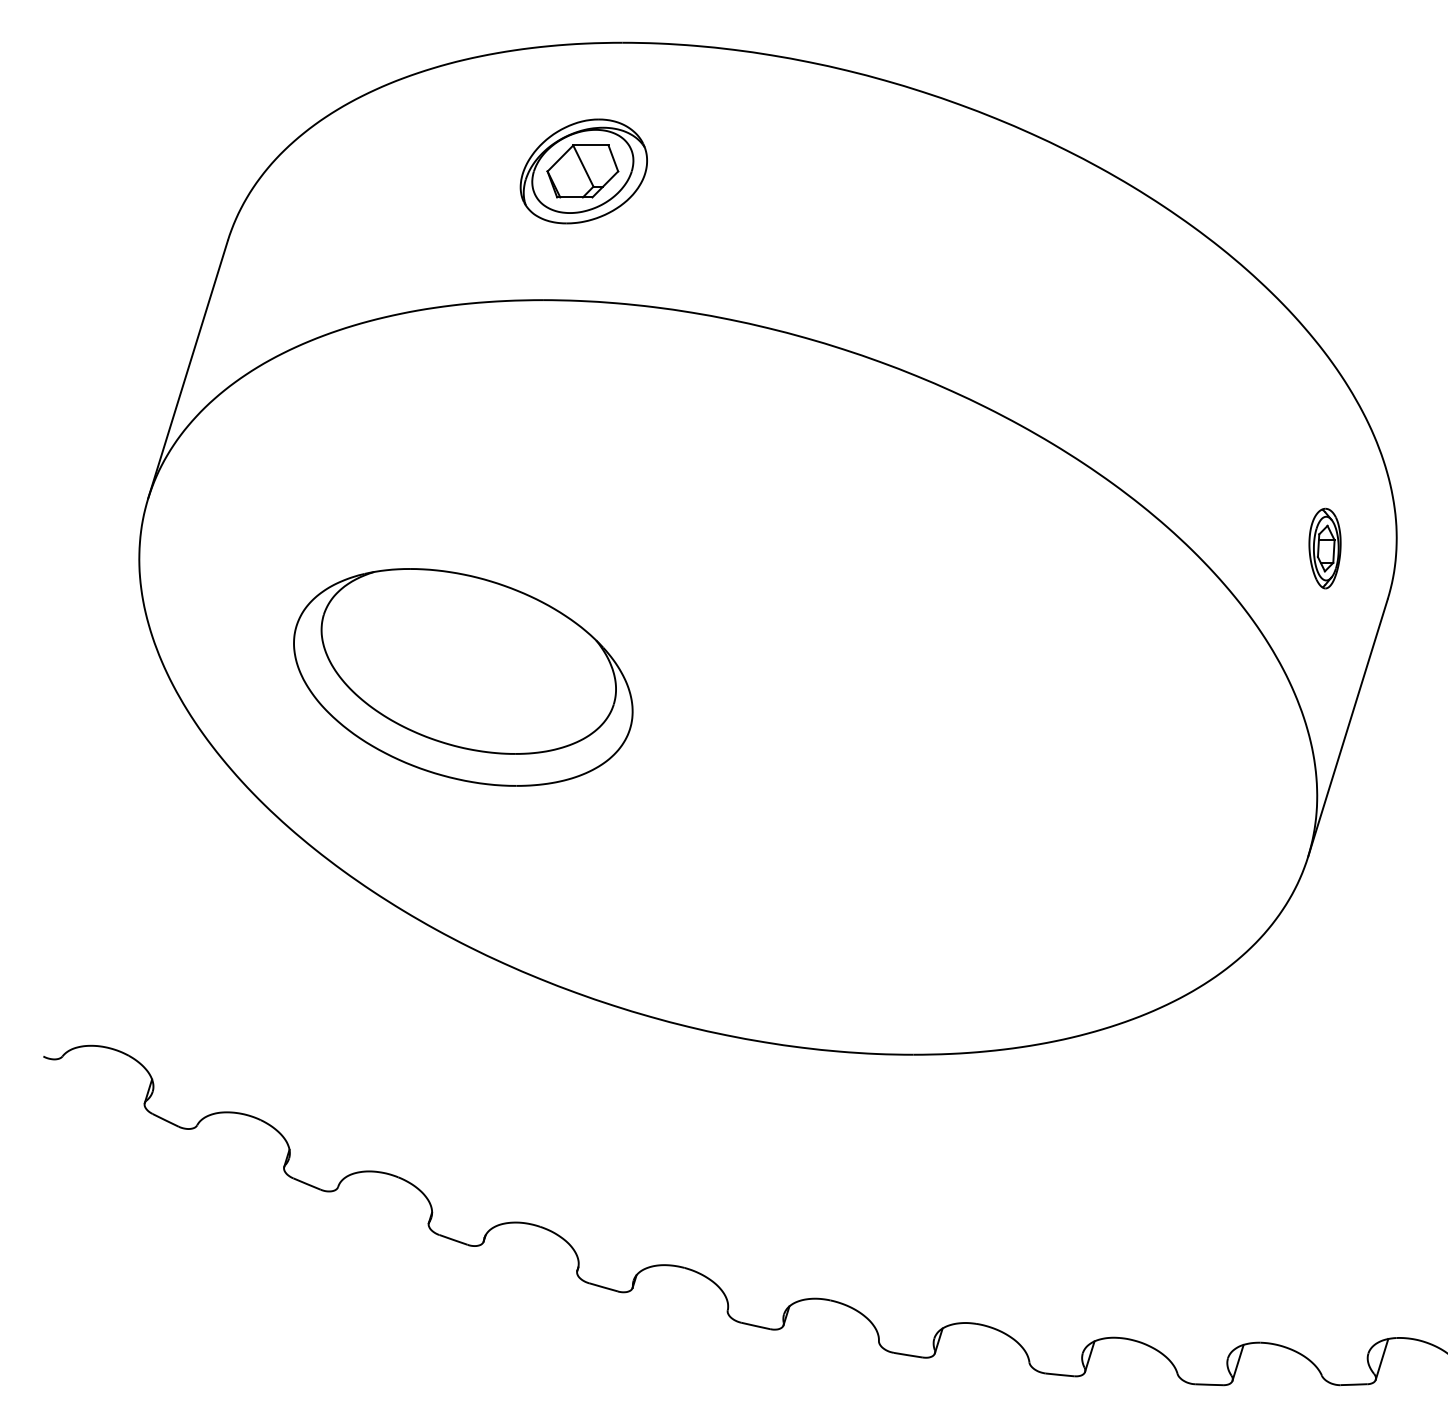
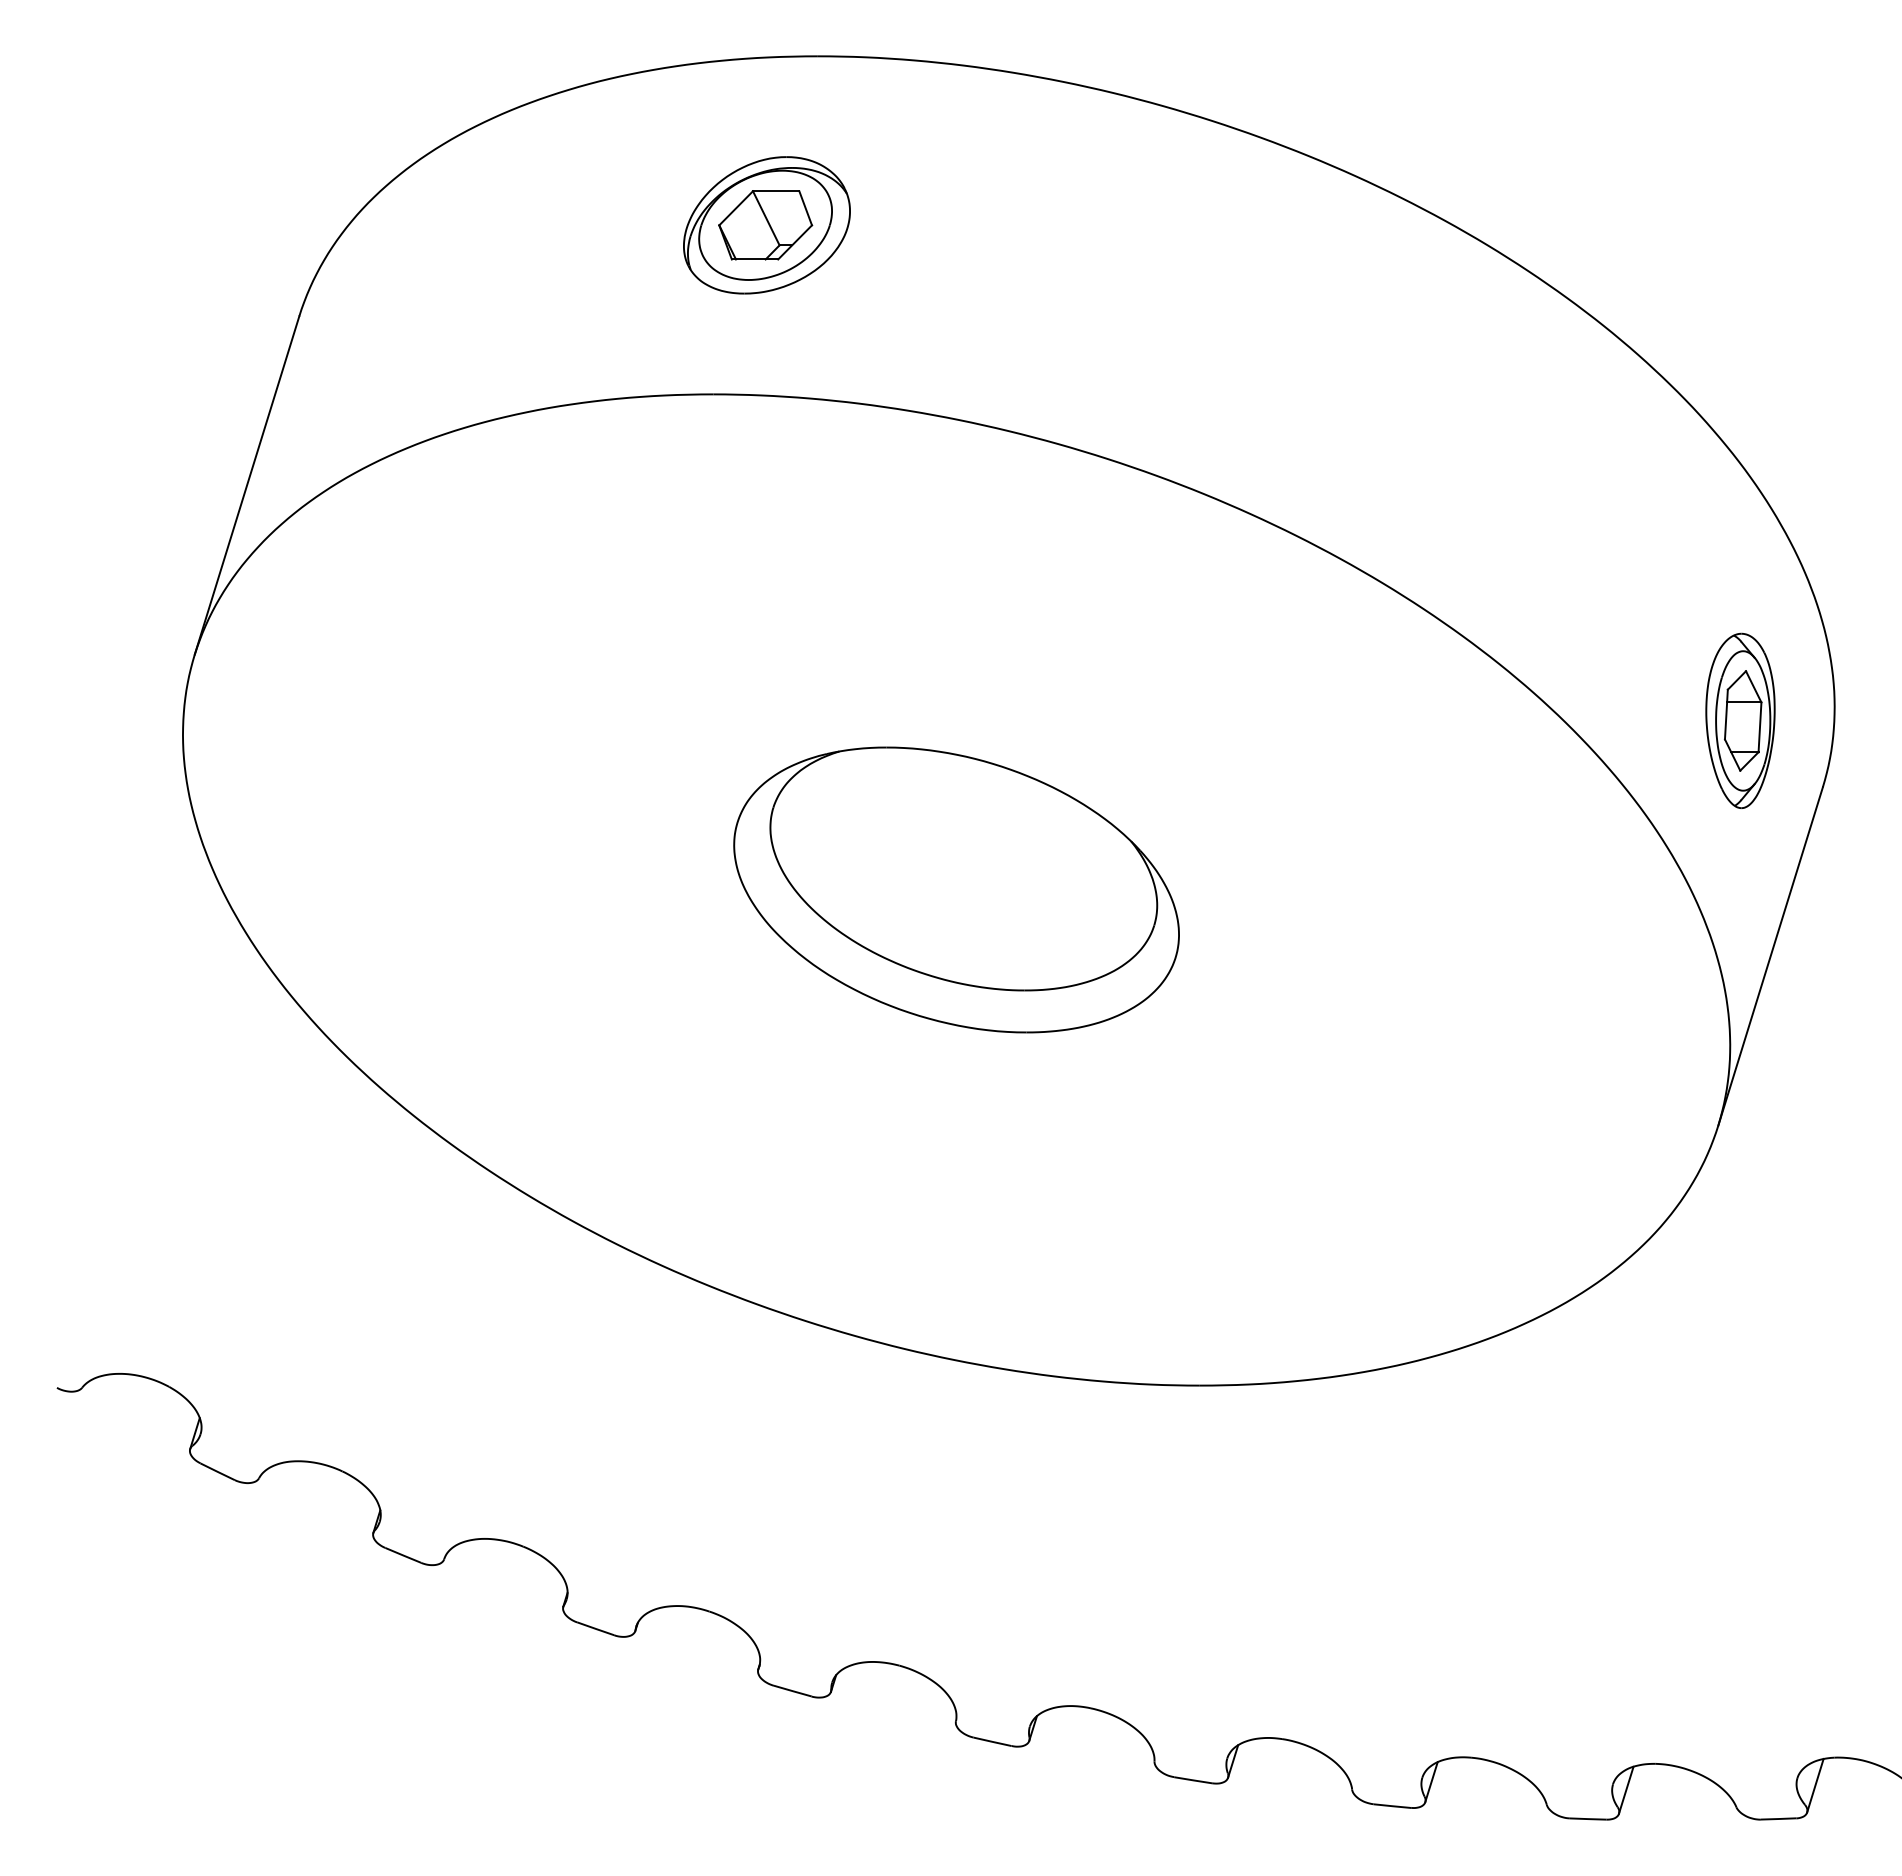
part: (1325, 548) -> (1740, 720), size x1.67
part: (463, 677) -> (956, 889), moved

